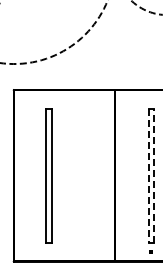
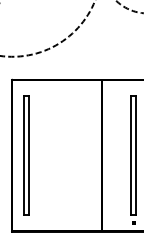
part: (48, 175) -> (25, 155), moved
line: (154, 175) -> (136, 155), dashed -> solid
line: (148, 176) -> (131, 156), dashed -> solid

